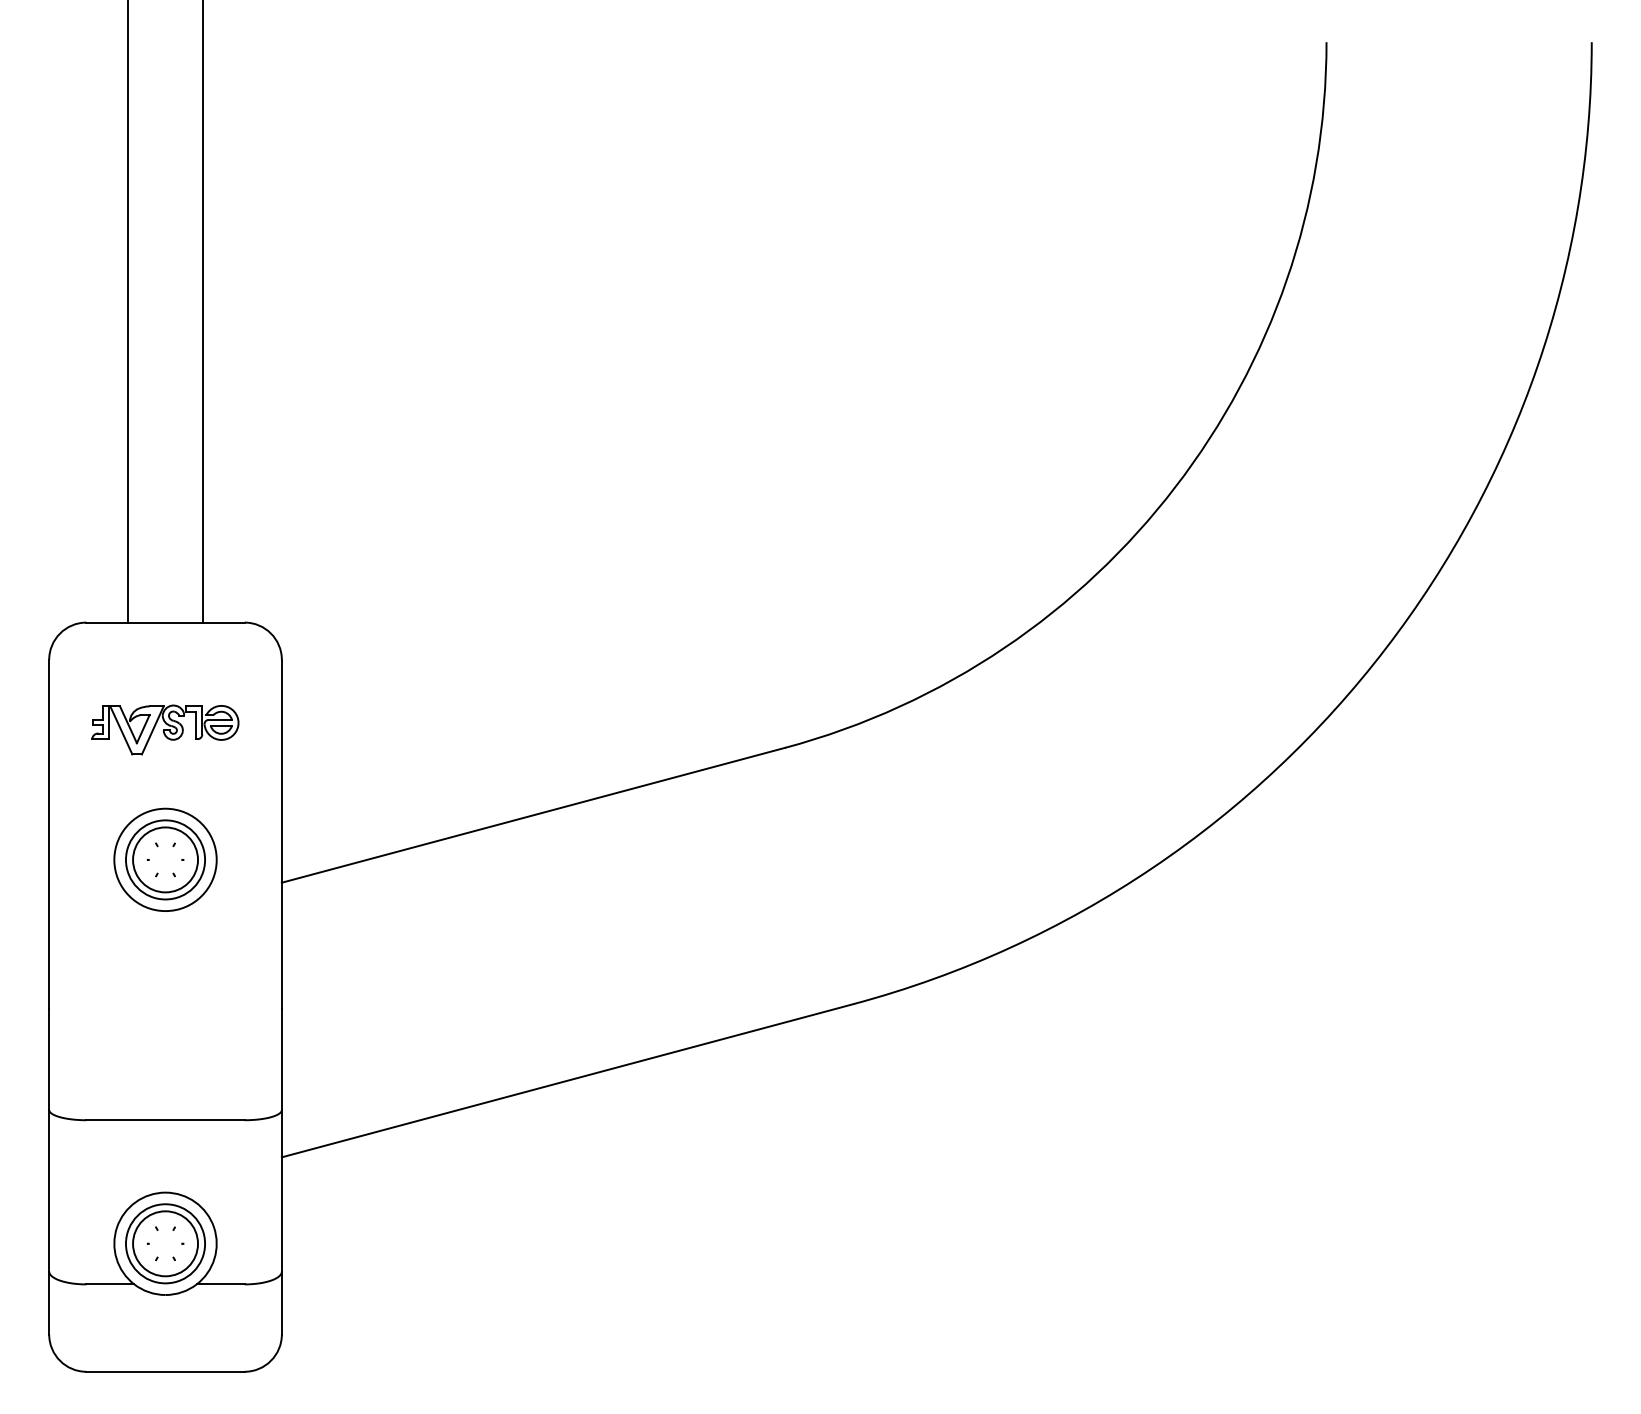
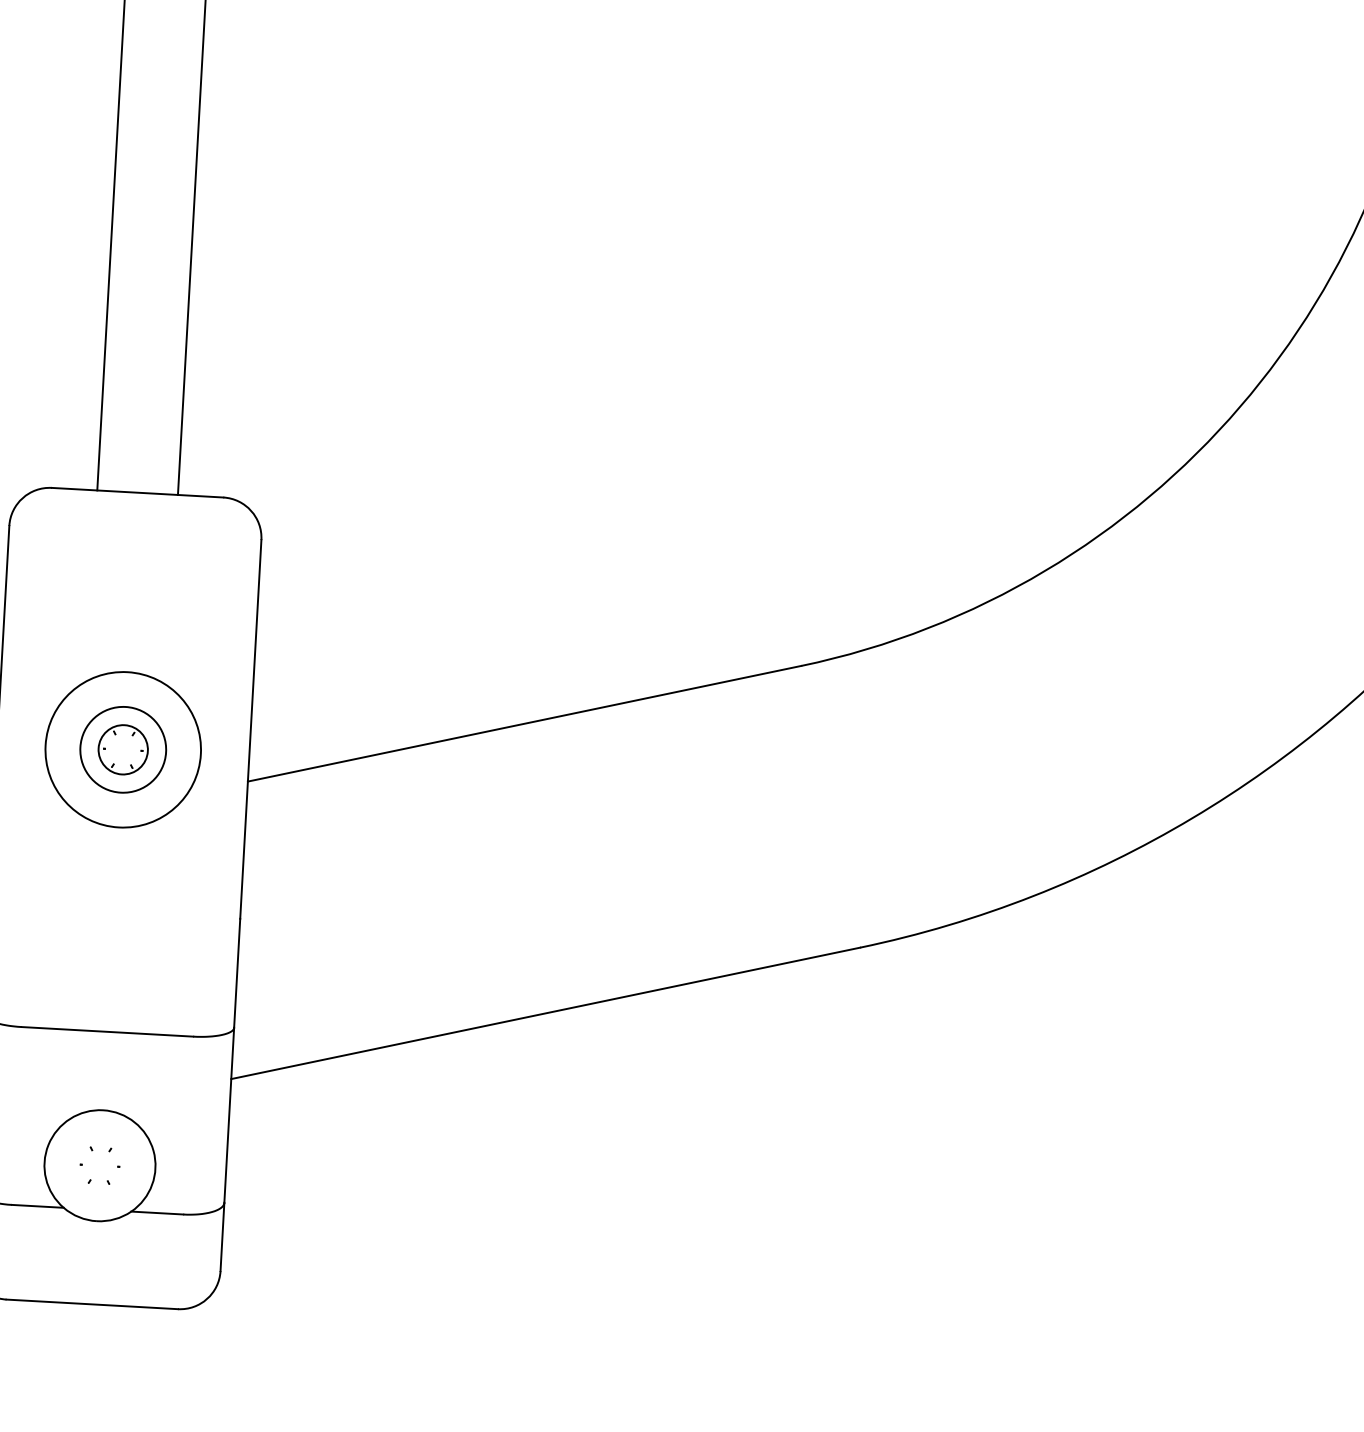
part: (165, 729) -> (131, 608), removed
circle: (165, 859) -> (123, 749), size x0.7
circle: (165, 859) -> (123, 749), size x1.4
part: (165, 1243) -> (99, 1165), removed

